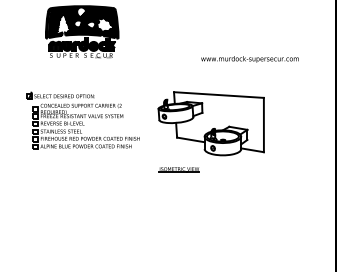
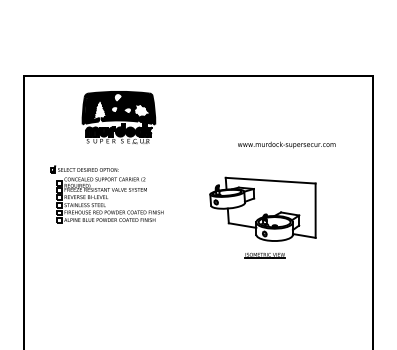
part: (82, 120) -> (106, 194), moved
part: (210, 122) -> (262, 208), moved
part: (178, 169) -> (264, 255), moved

